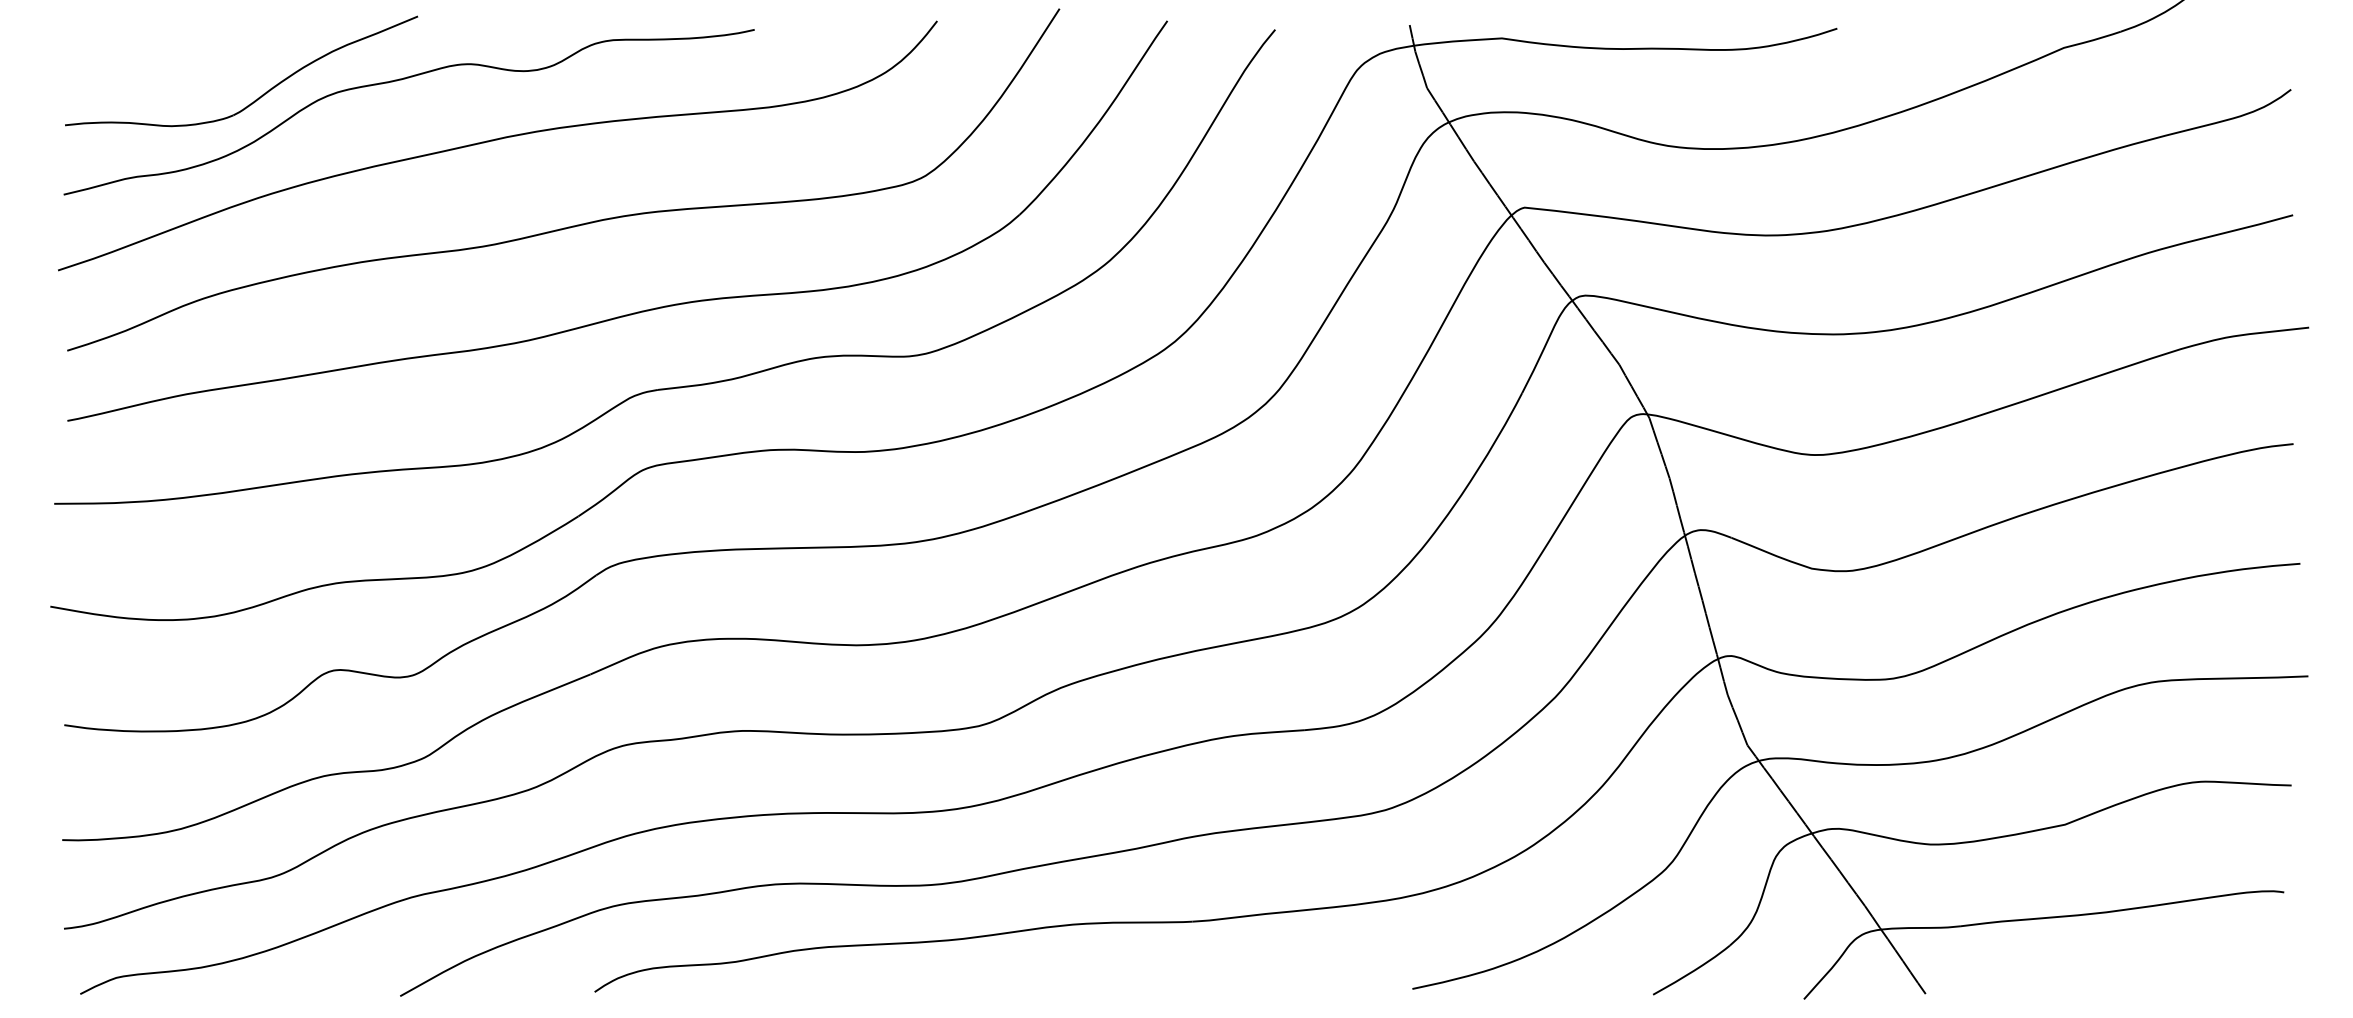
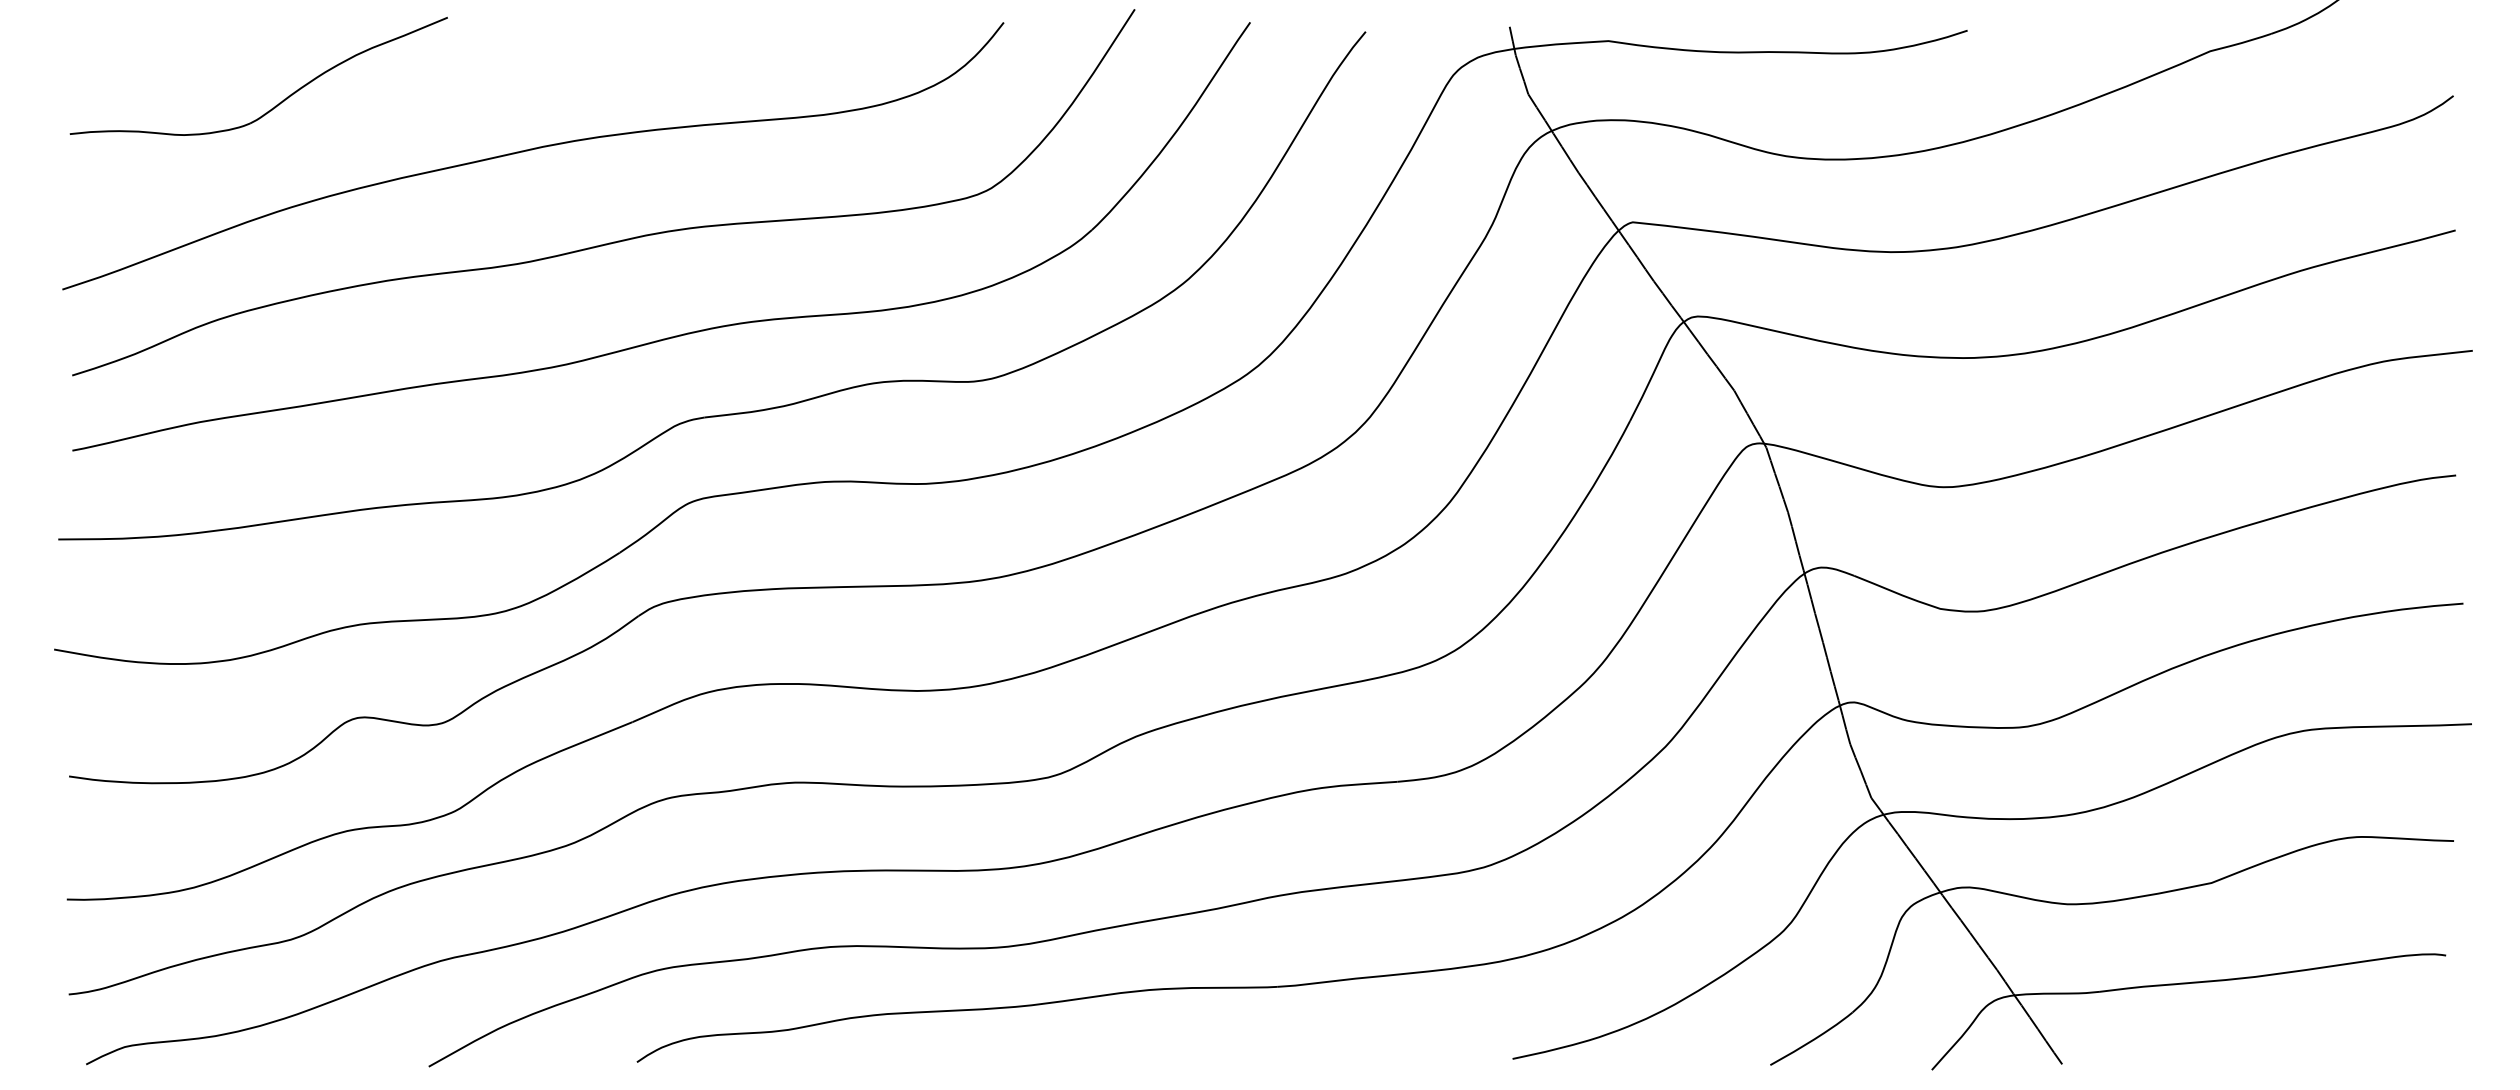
curve: (399, 80) -> (428, 86), removed

